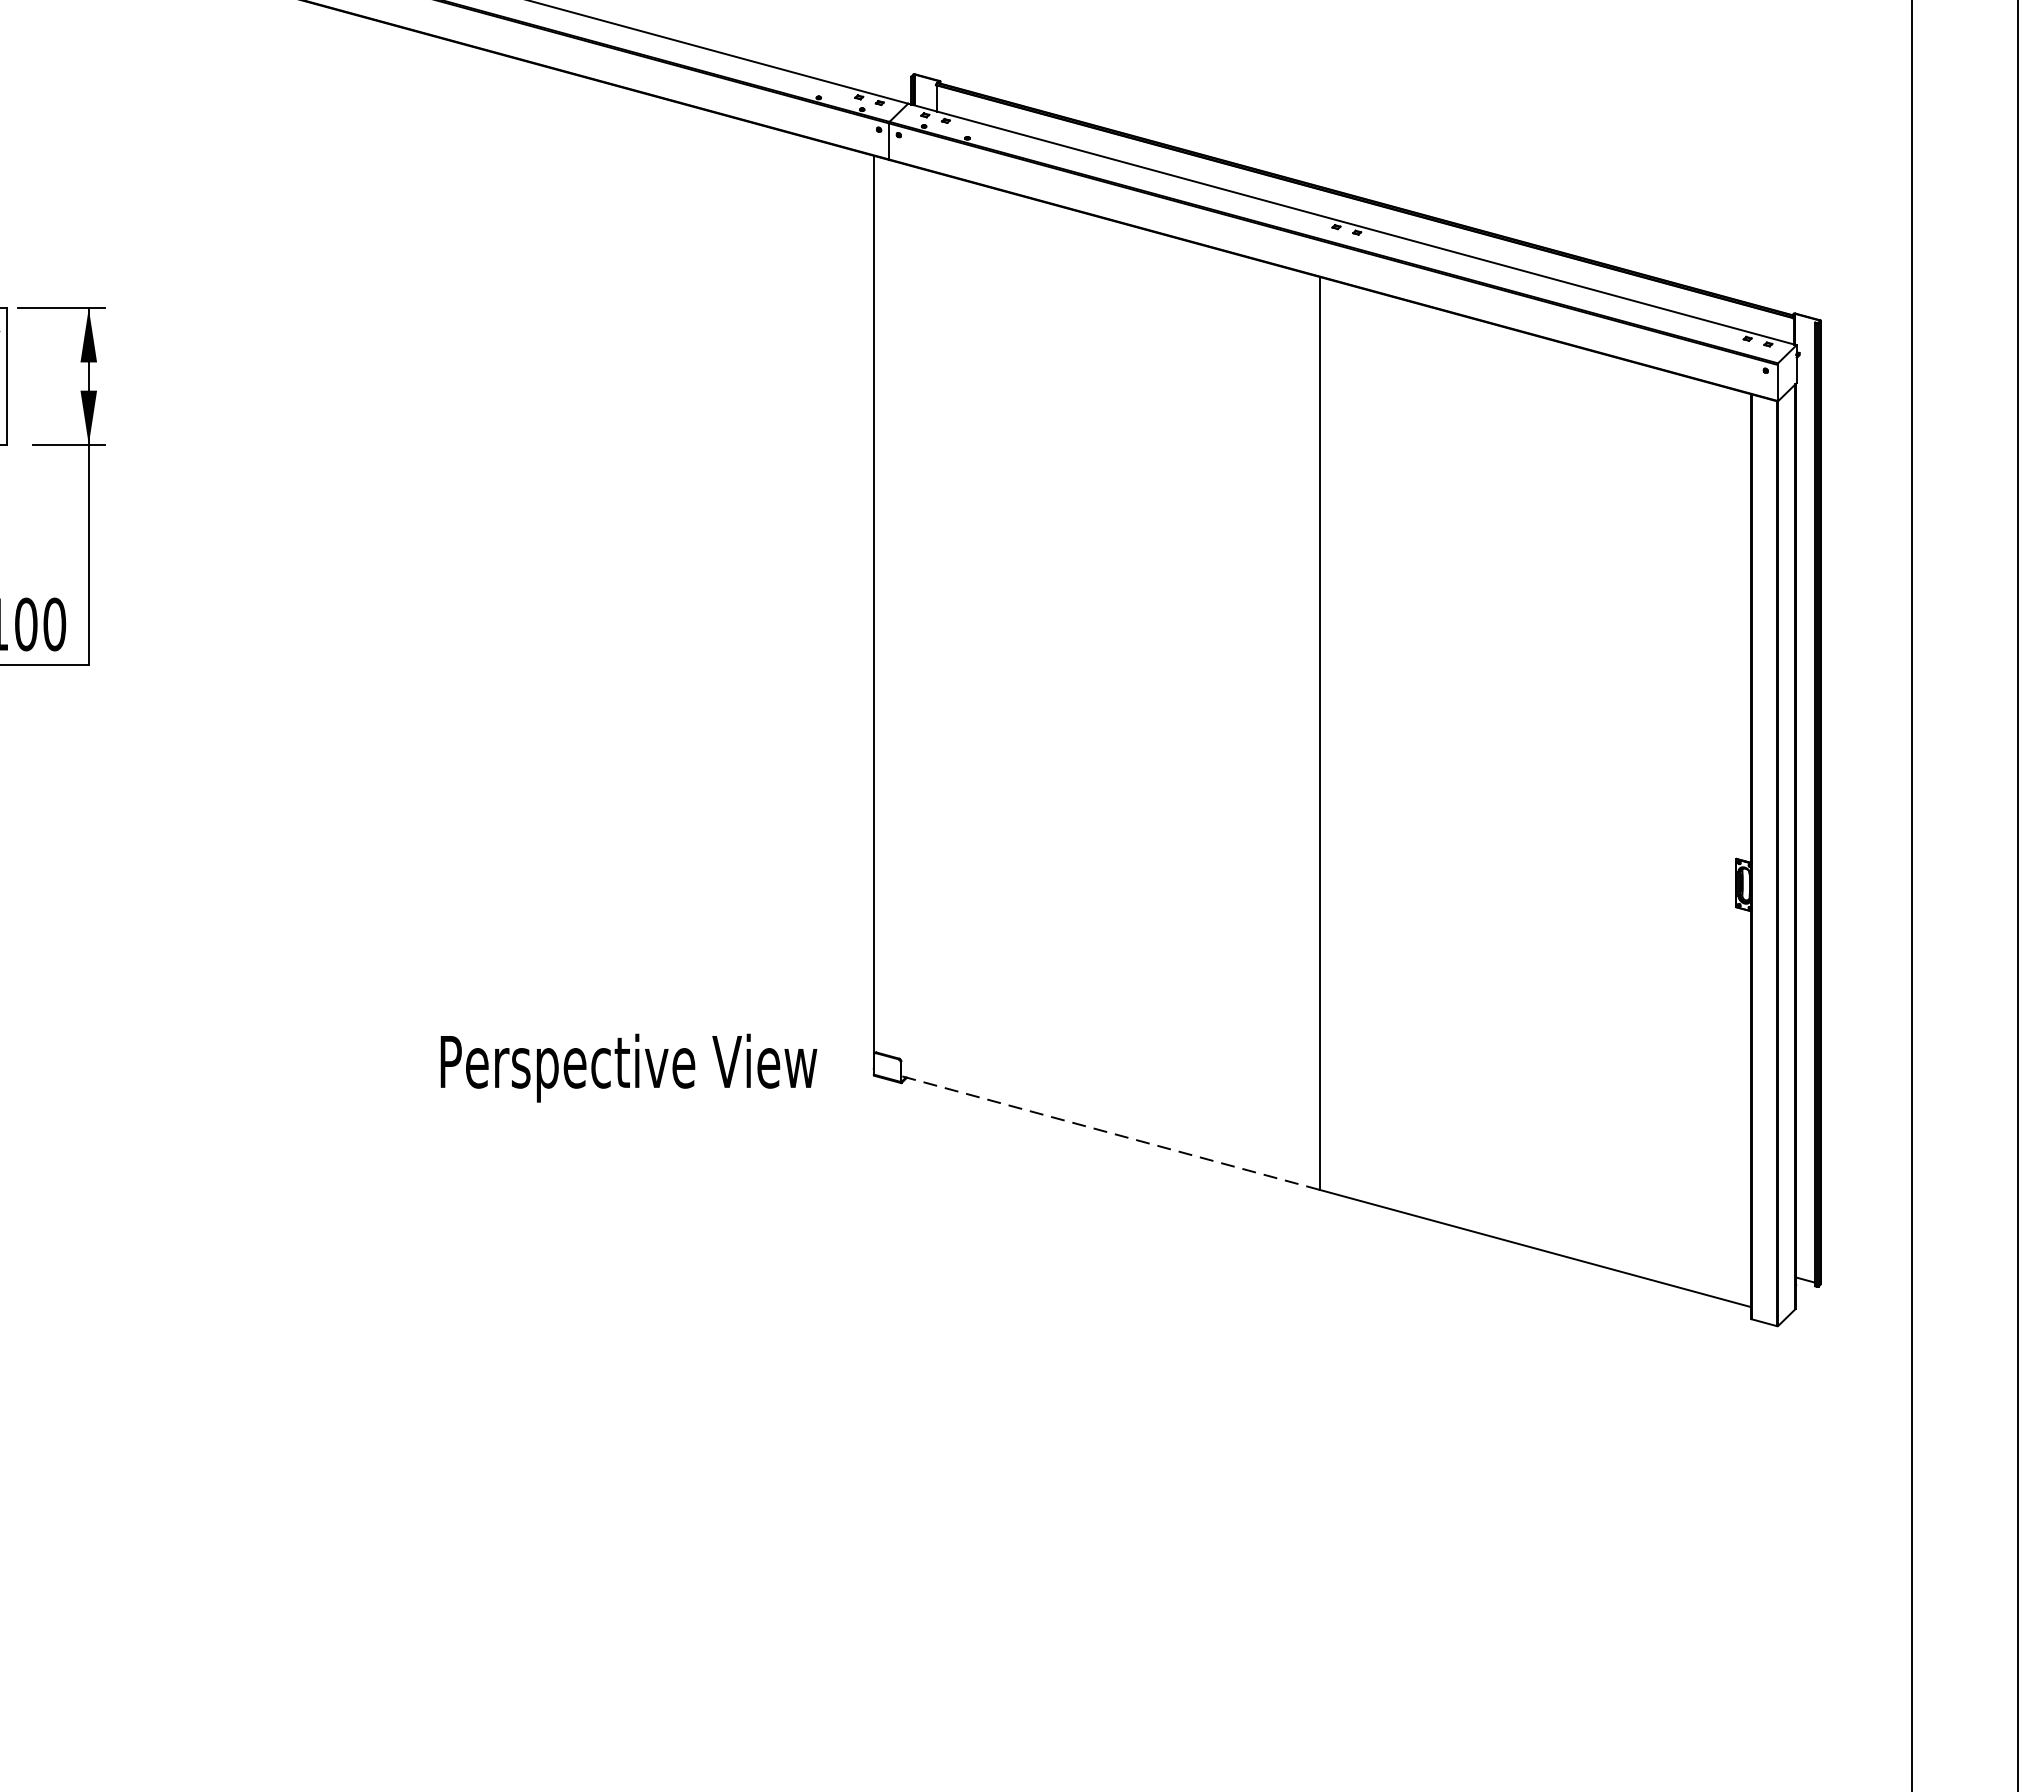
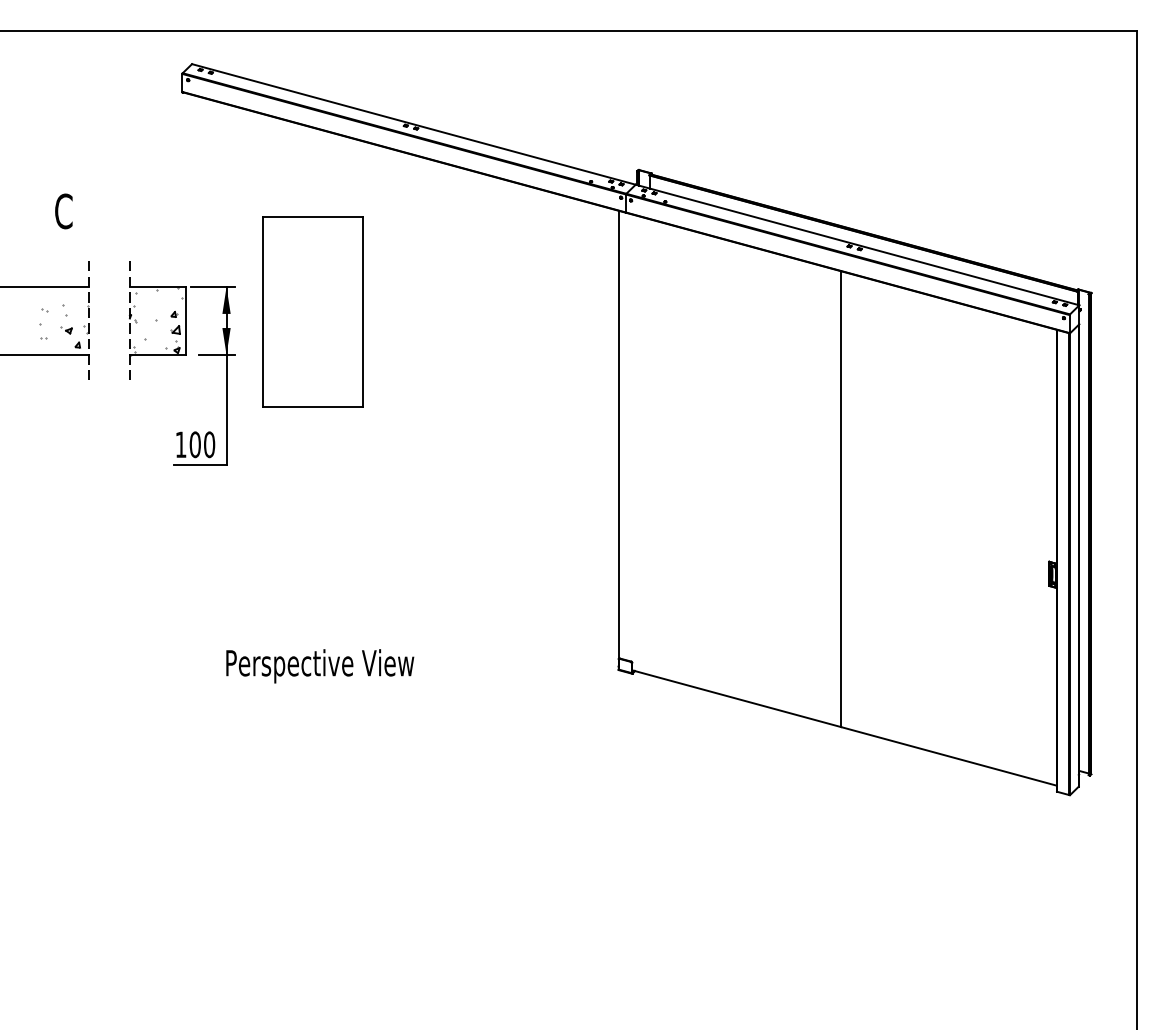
part: (260, 357) -> (312, 311), added
text: (629, 1068) -> (320, 666), moved
line: (1110, 1132) -> (736, 698), dashed -> solid

